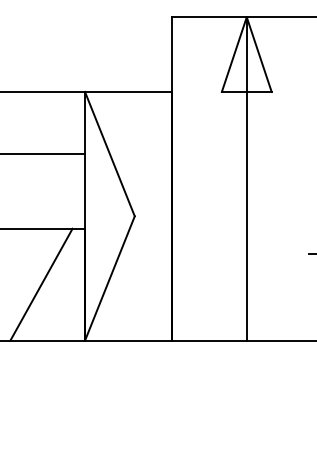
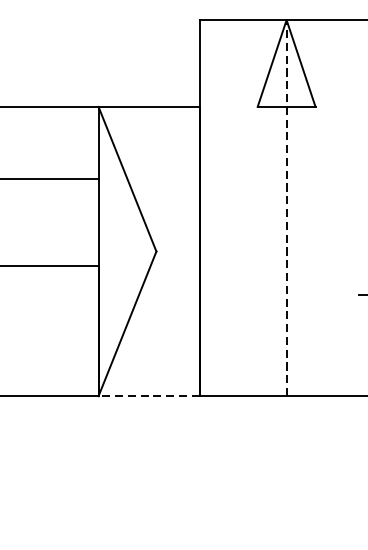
line: (246, 179) -> (286, 208), solid -> dashed
line: (41, 284) -> (47, 330), removed
line: (128, 340) -> (149, 395), solid -> dashed

